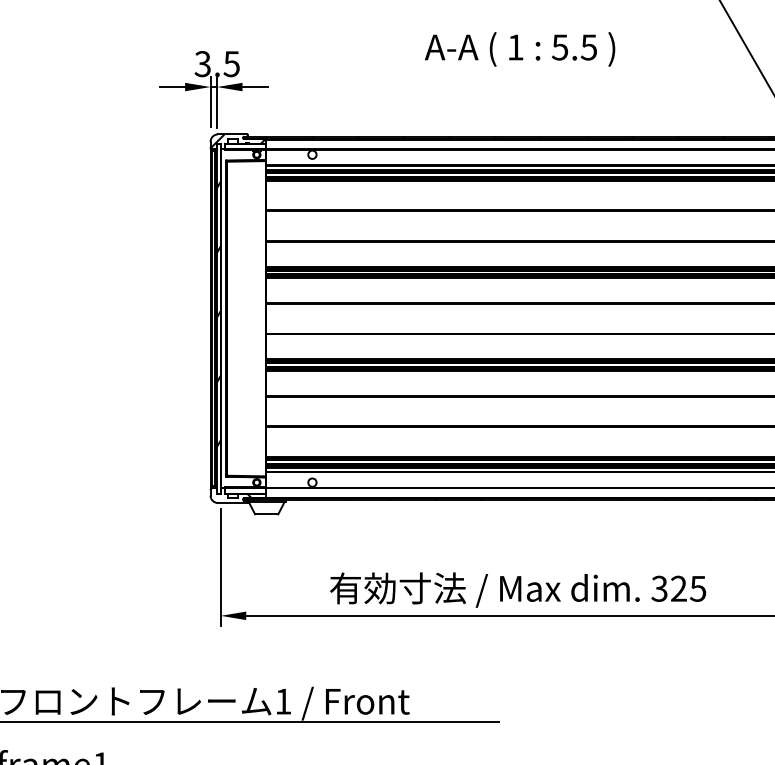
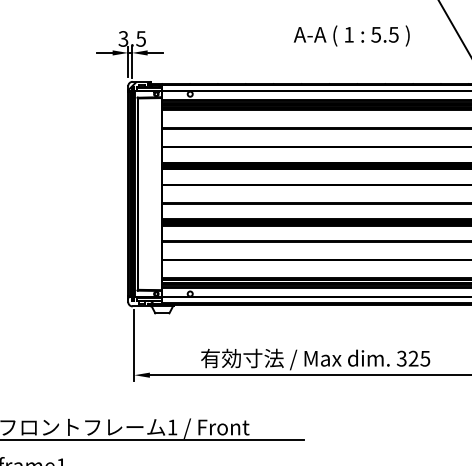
text: (519, 48) -> (351, 35), moved

